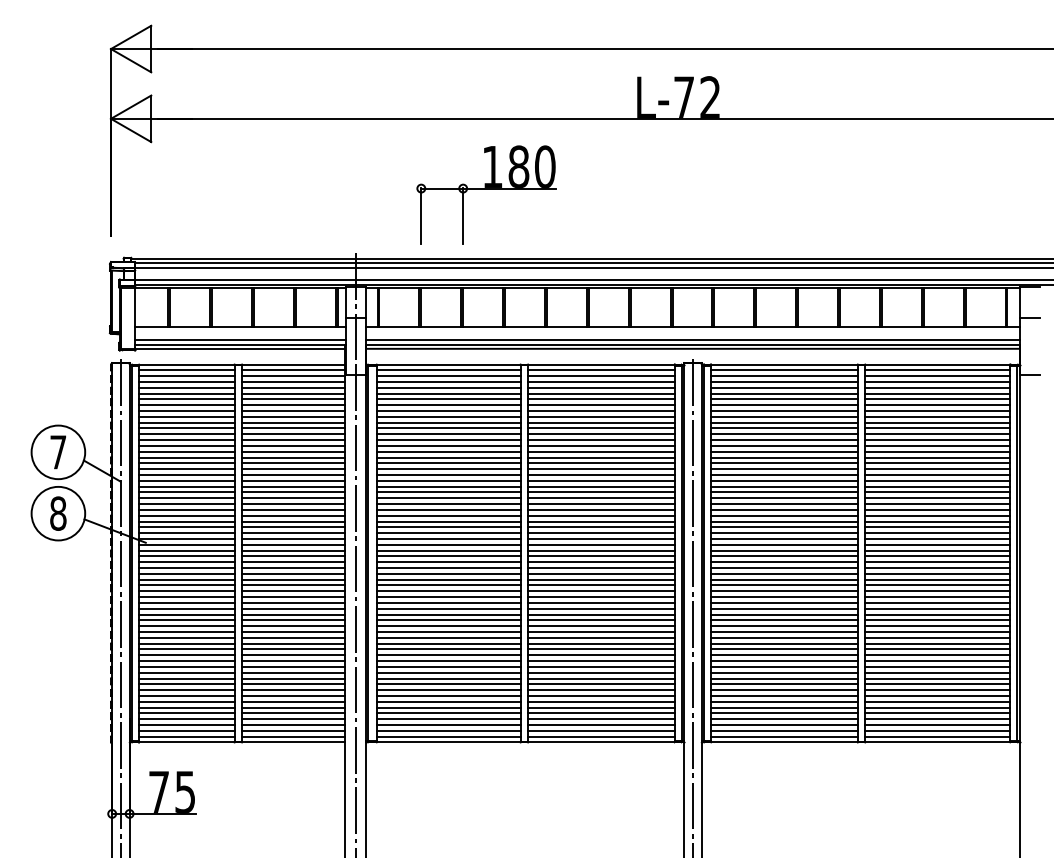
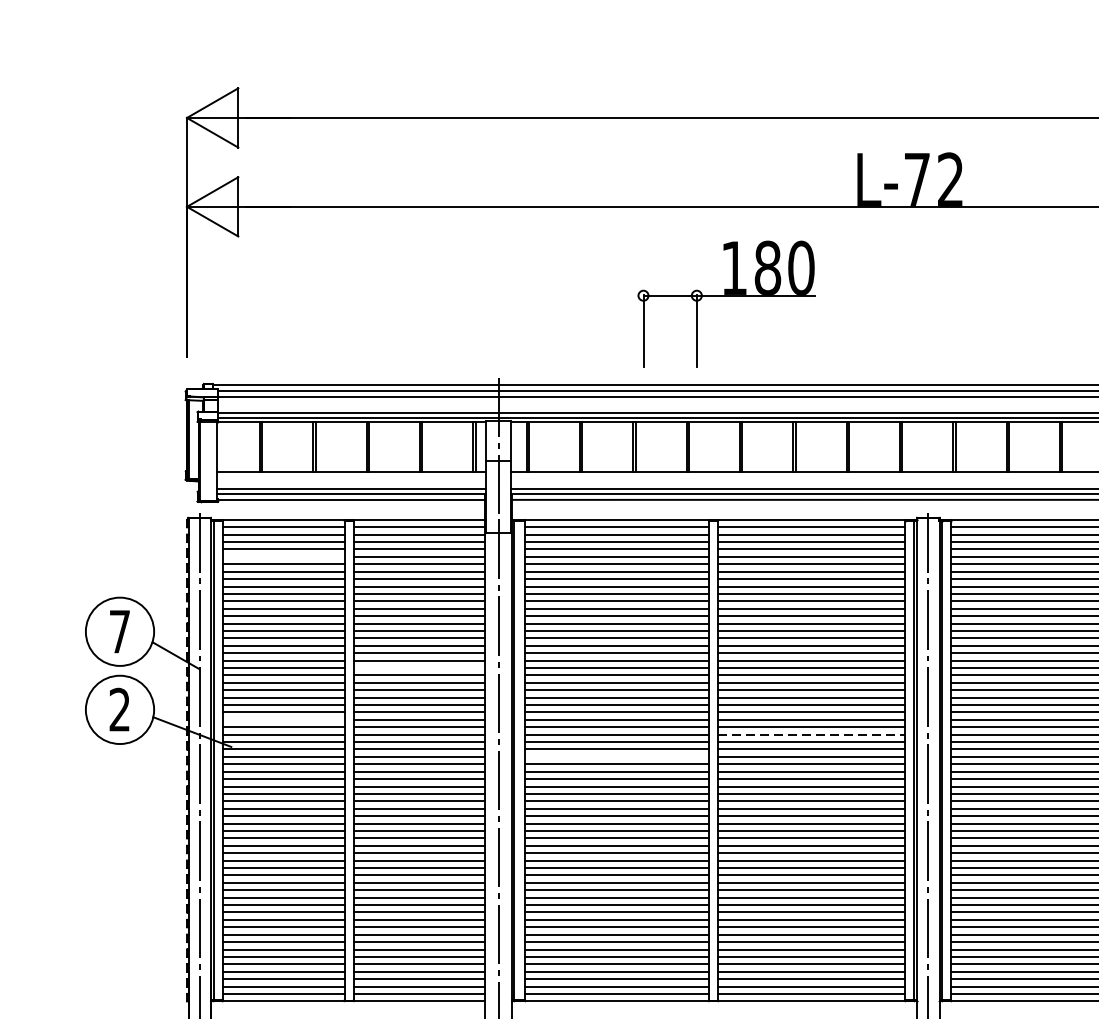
part: (486, 194) -> (726, 303), moved
line: (186, 393) -> (283, 556), removed
line: (293, 480) -> (419, 667), removed
text: (58, 513) -> (120, 709), 8 -> 2
line: (186, 521) -> (283, 719), removed
line: (601, 533) -> (811, 735), solid -> dashed
line: (448, 550) -> (616, 756), removed

